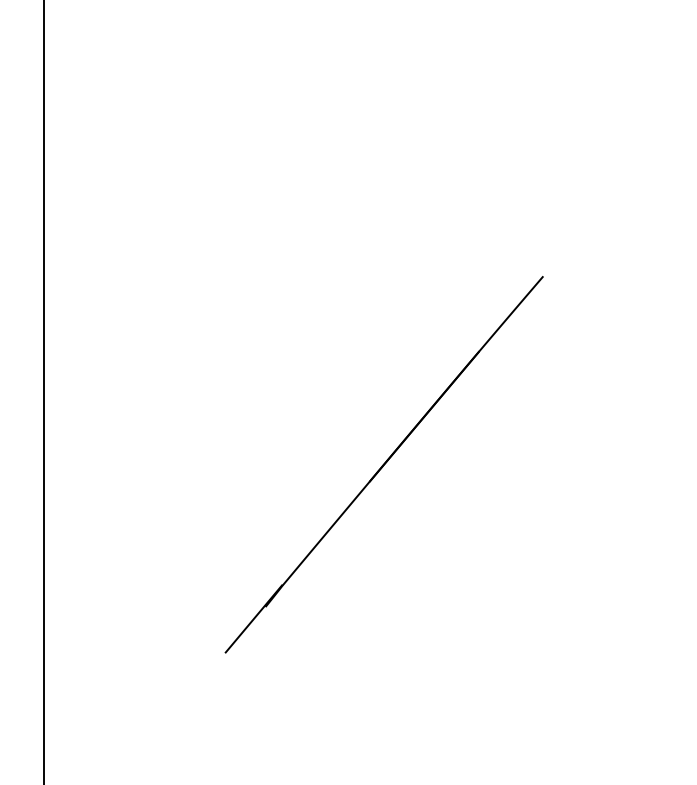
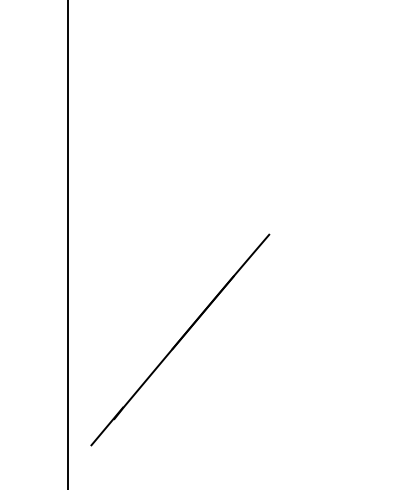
line: (384, 464) -> (180, 339), moved

